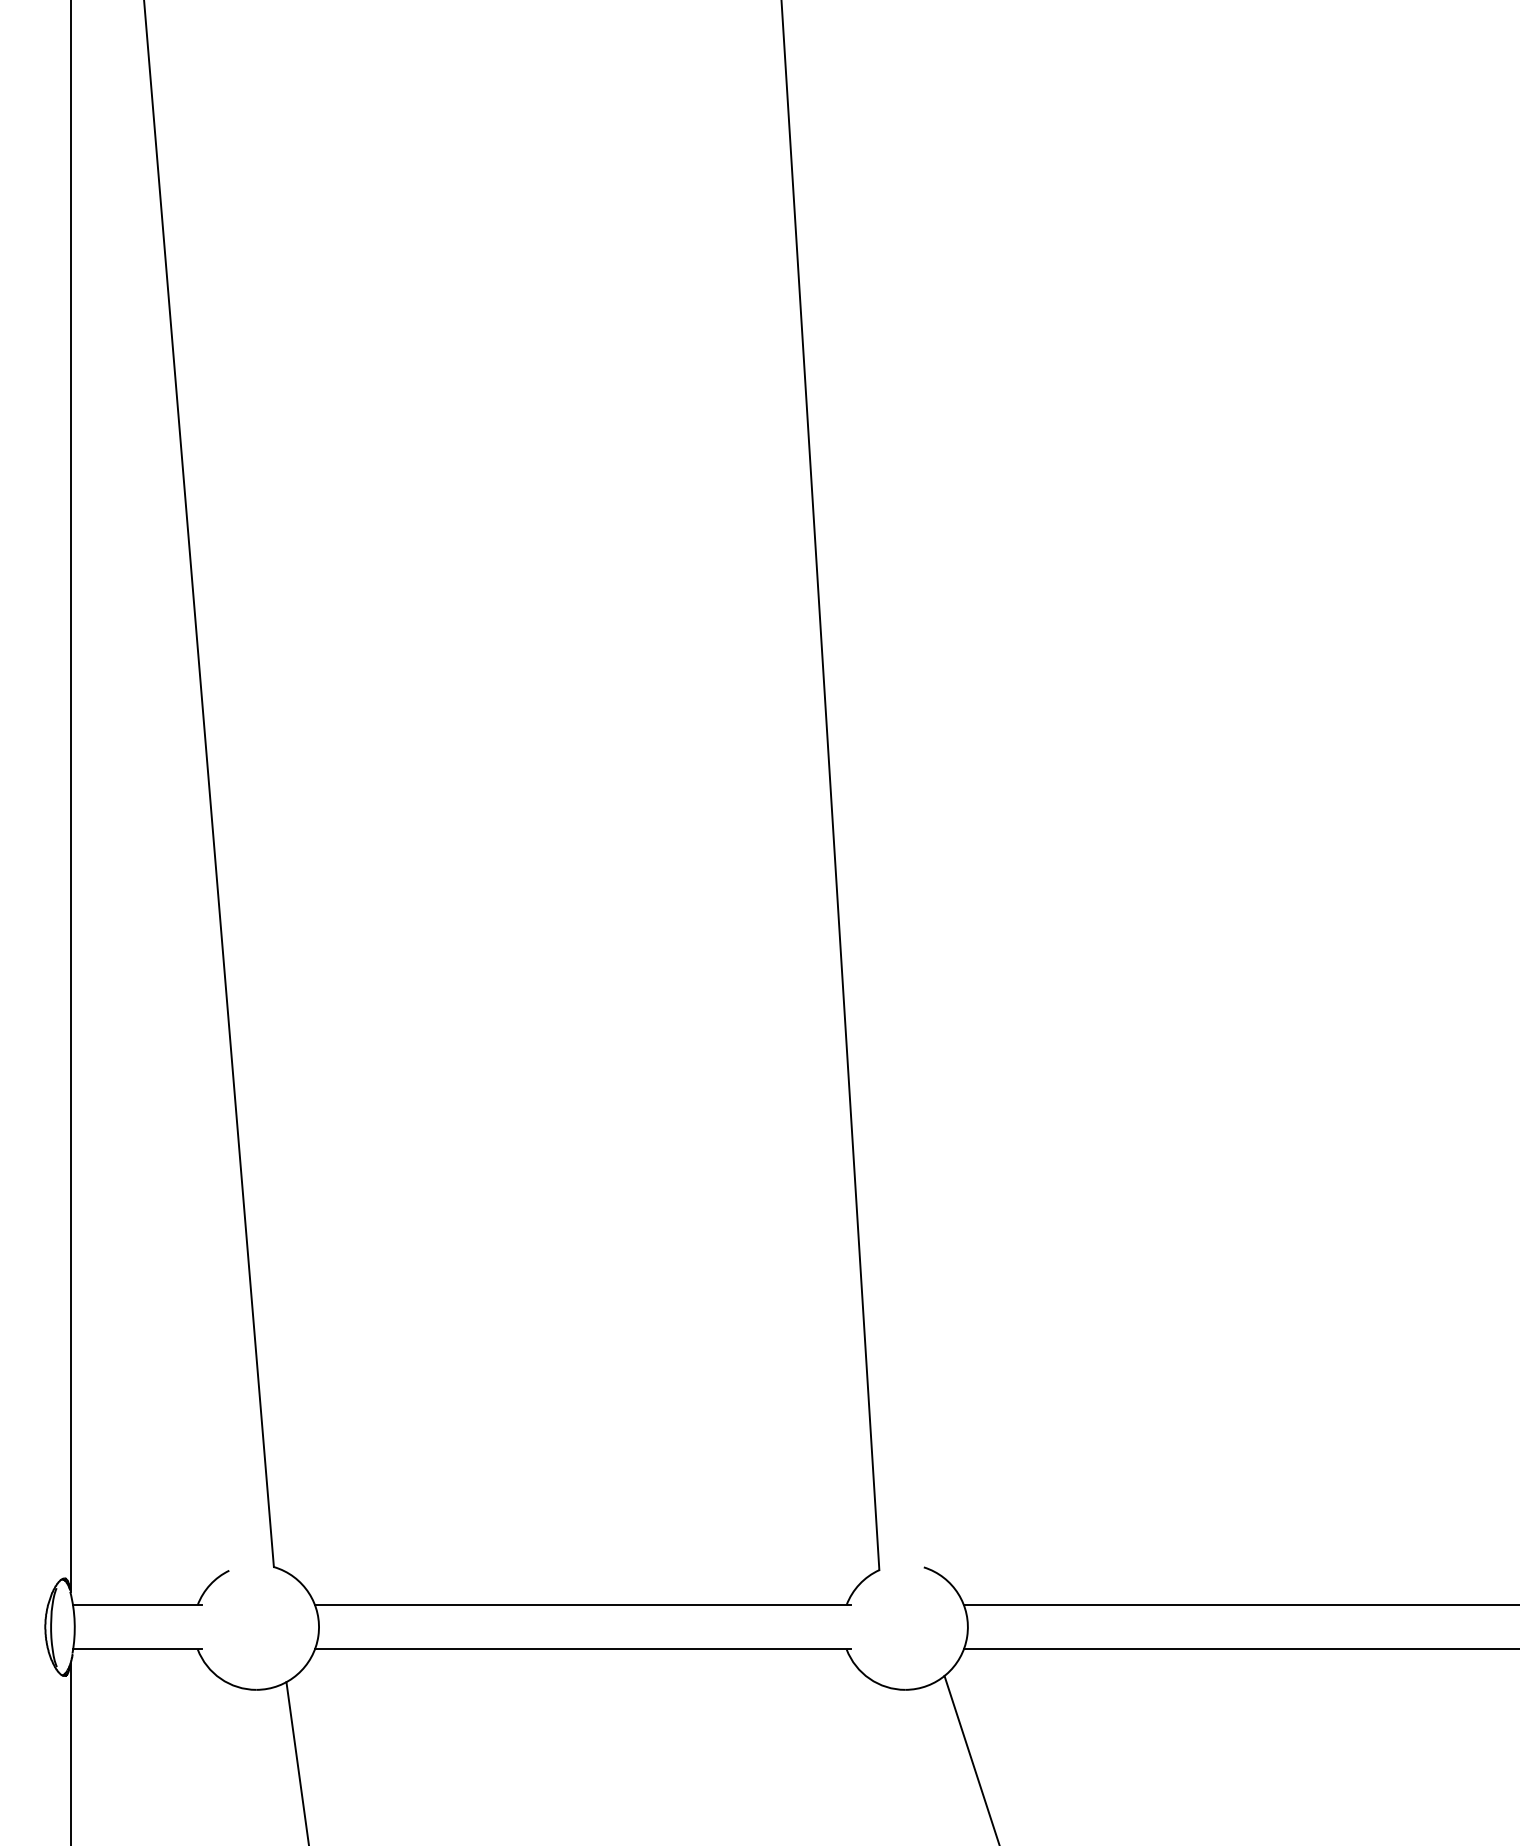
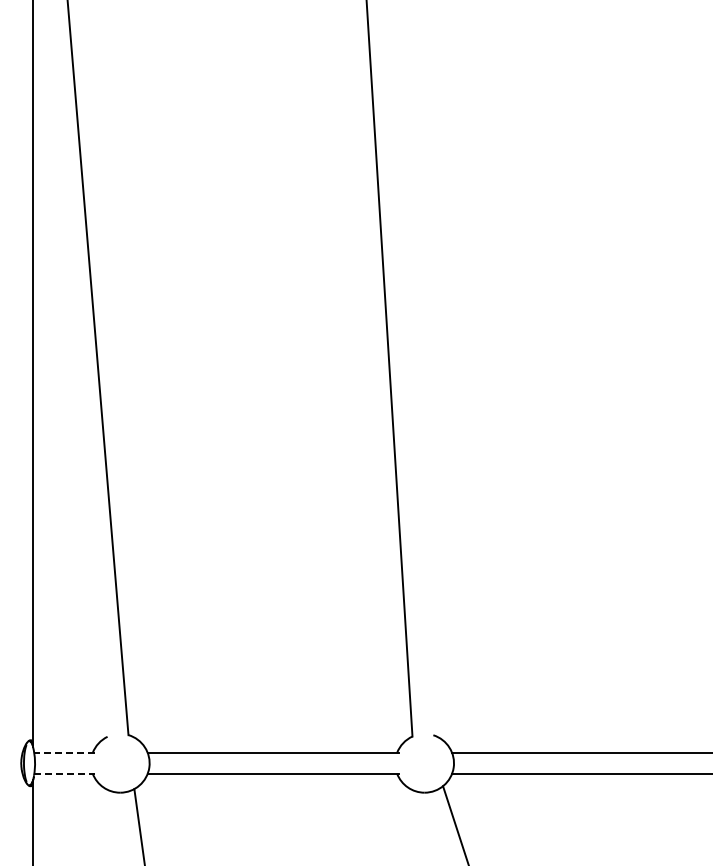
line: (137, 1604) -> (64, 752), solid -> dashed
line: (139, 1648) -> (65, 773), solid -> dashed

